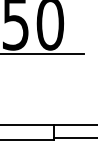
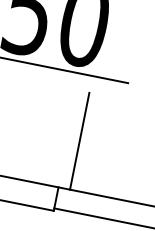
line: (61, 94) -> (79, 140), added

